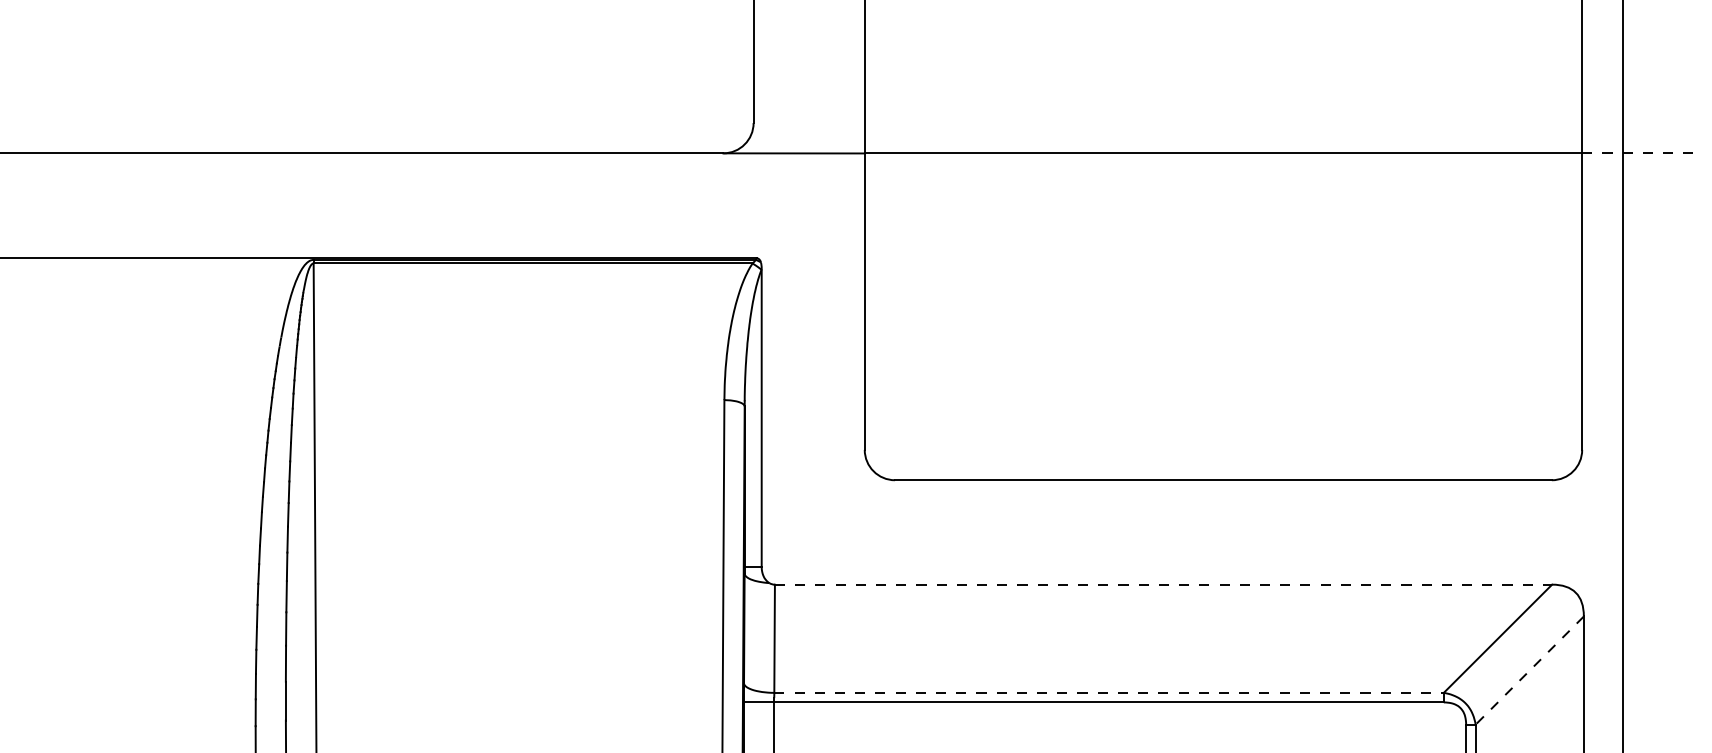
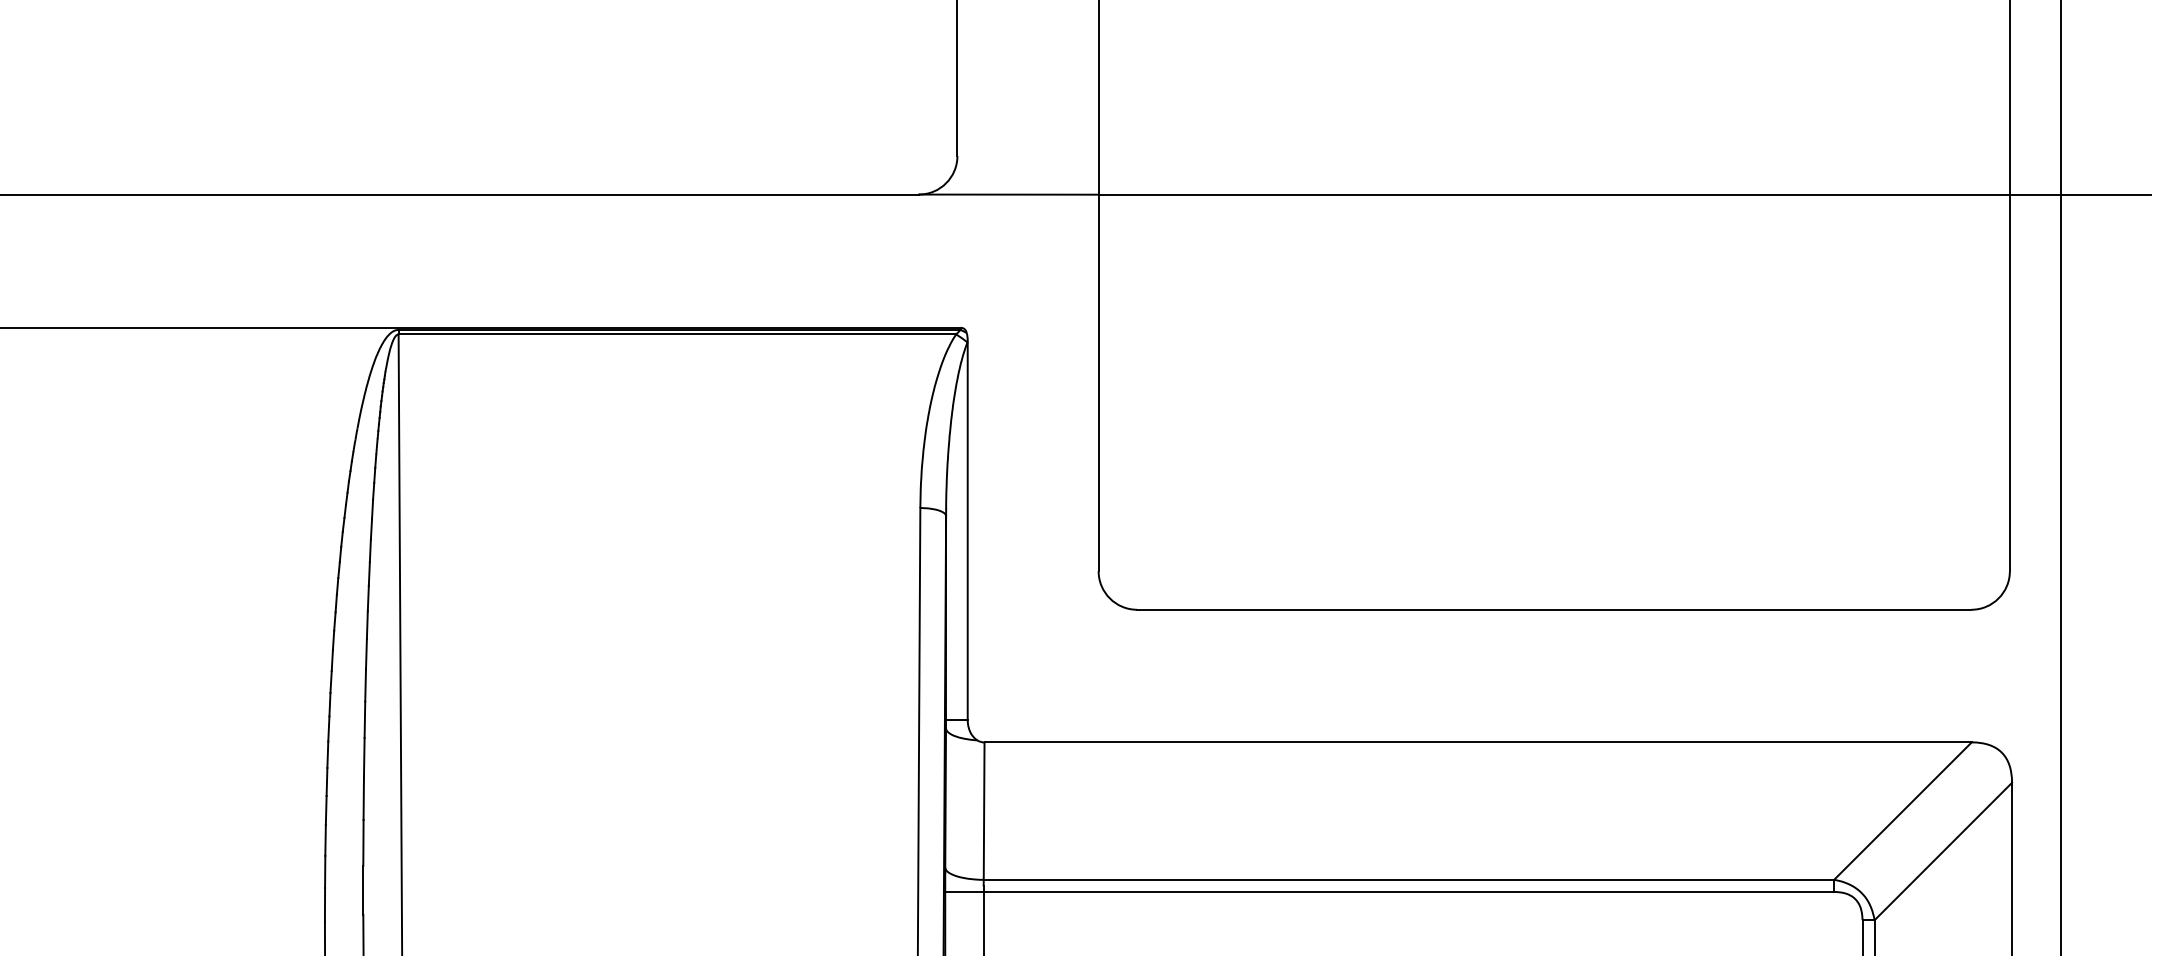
line: (1637, 153) -> (2080, 194), dashed -> solid
line: (1163, 584) -> (1478, 742), dashed -> solid
line: (1529, 670) -> (1942, 851), dashed -> solid
line: (1109, 692) -> (1409, 879), dashed -> solid

